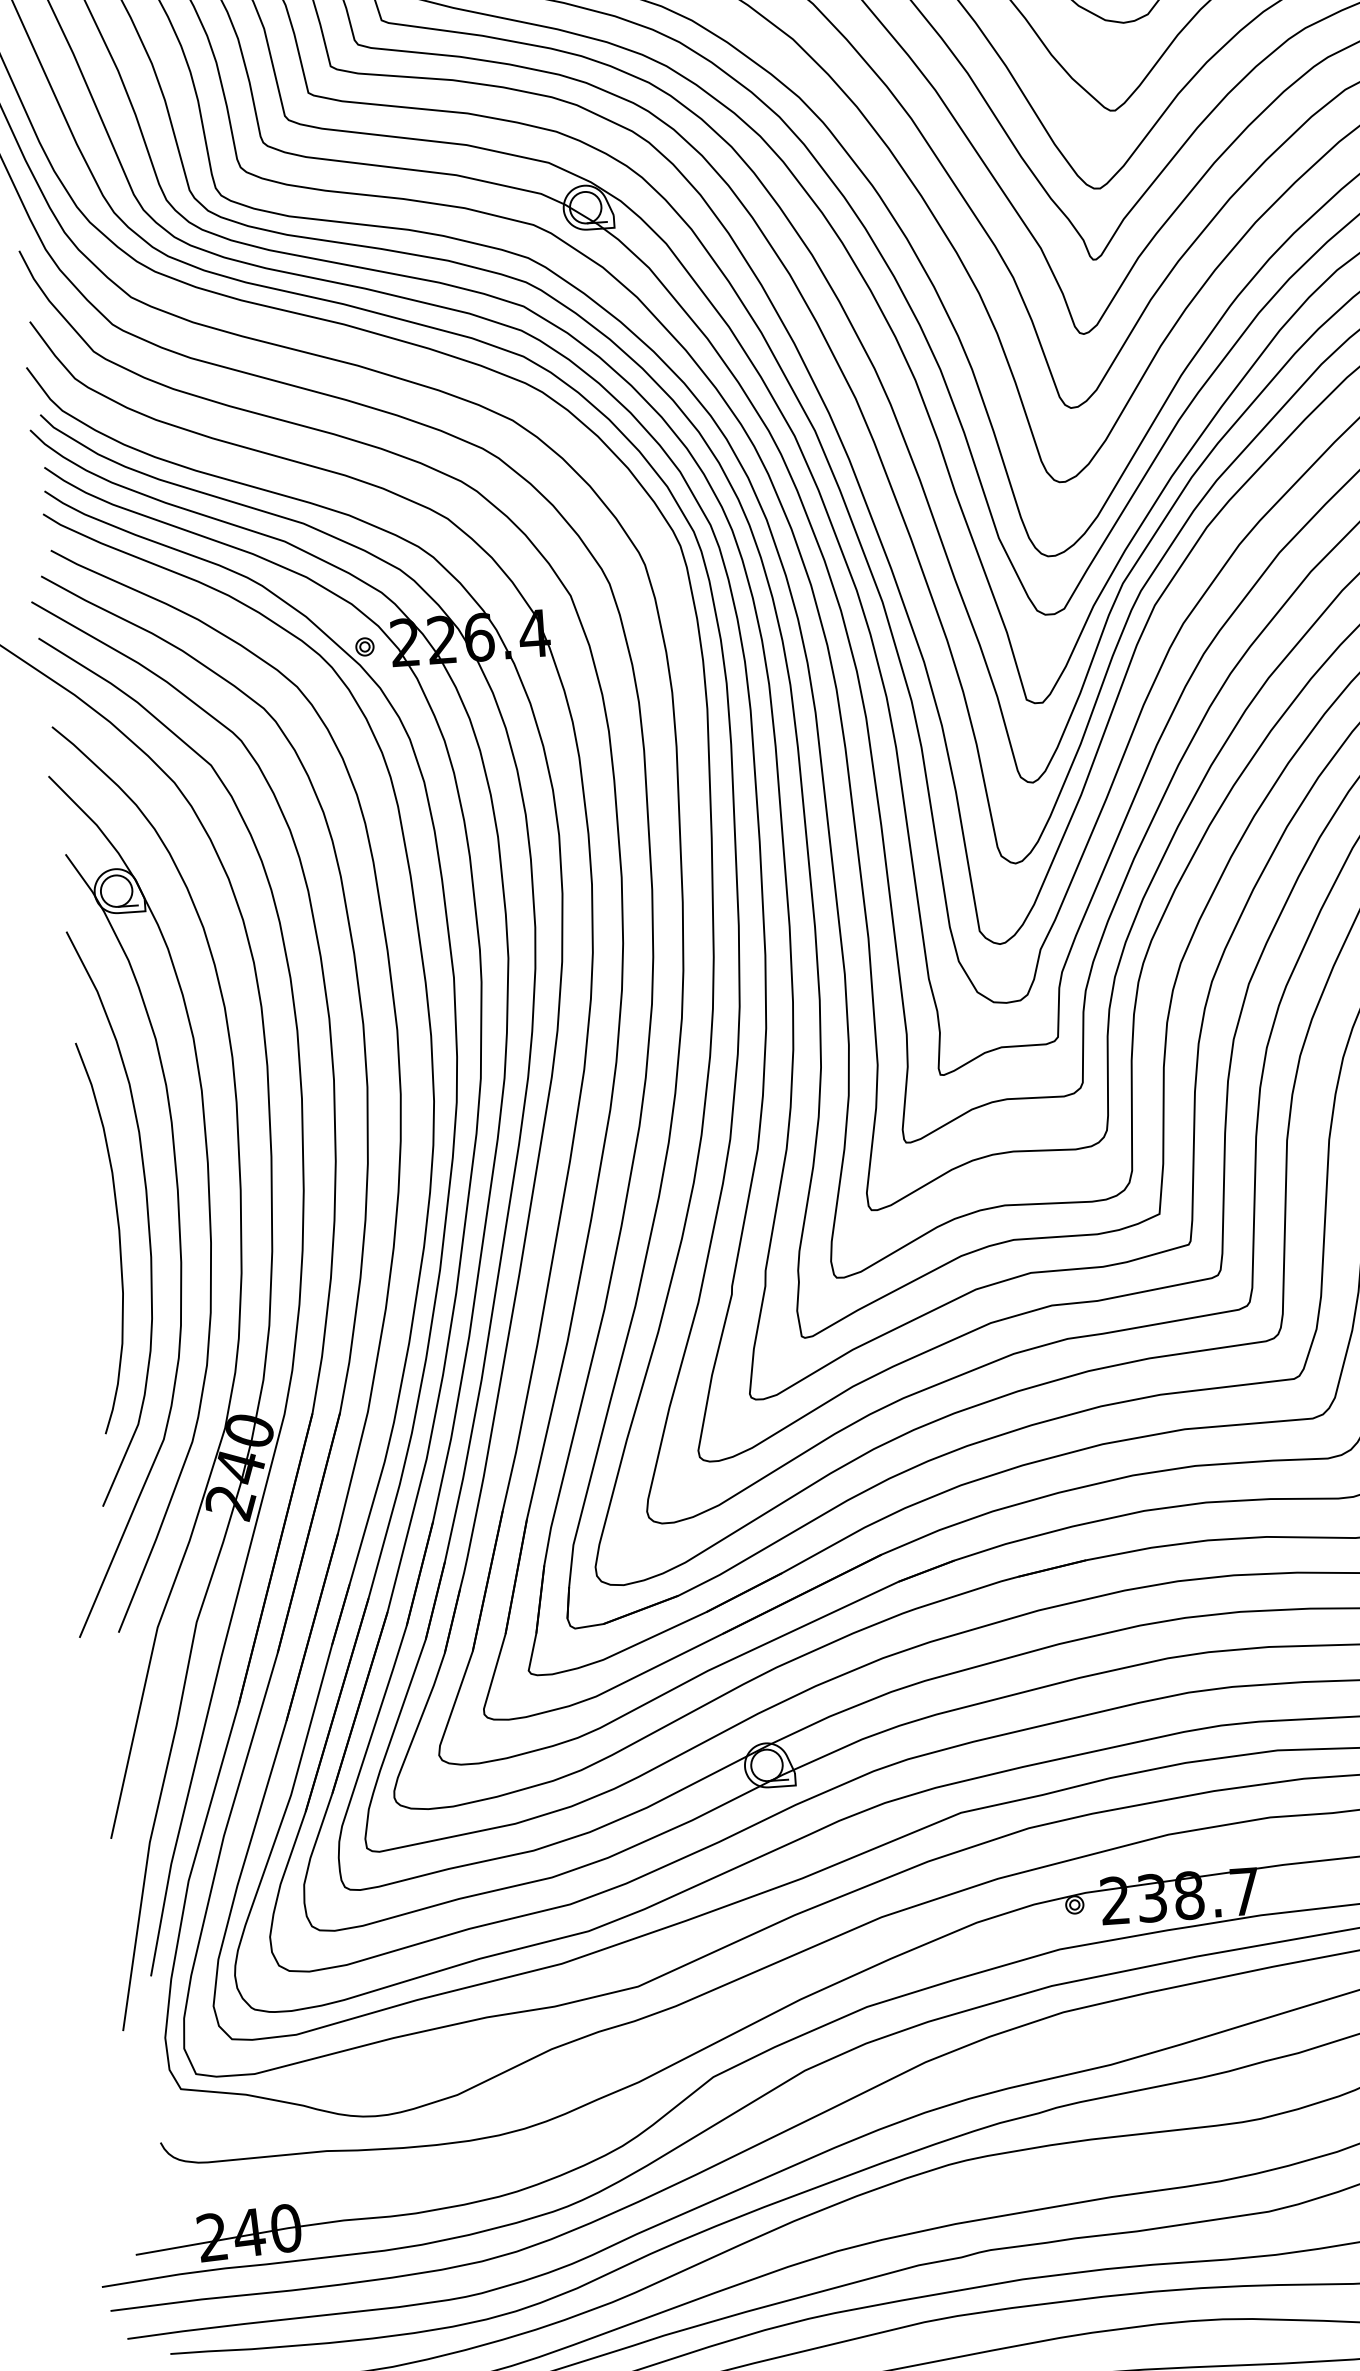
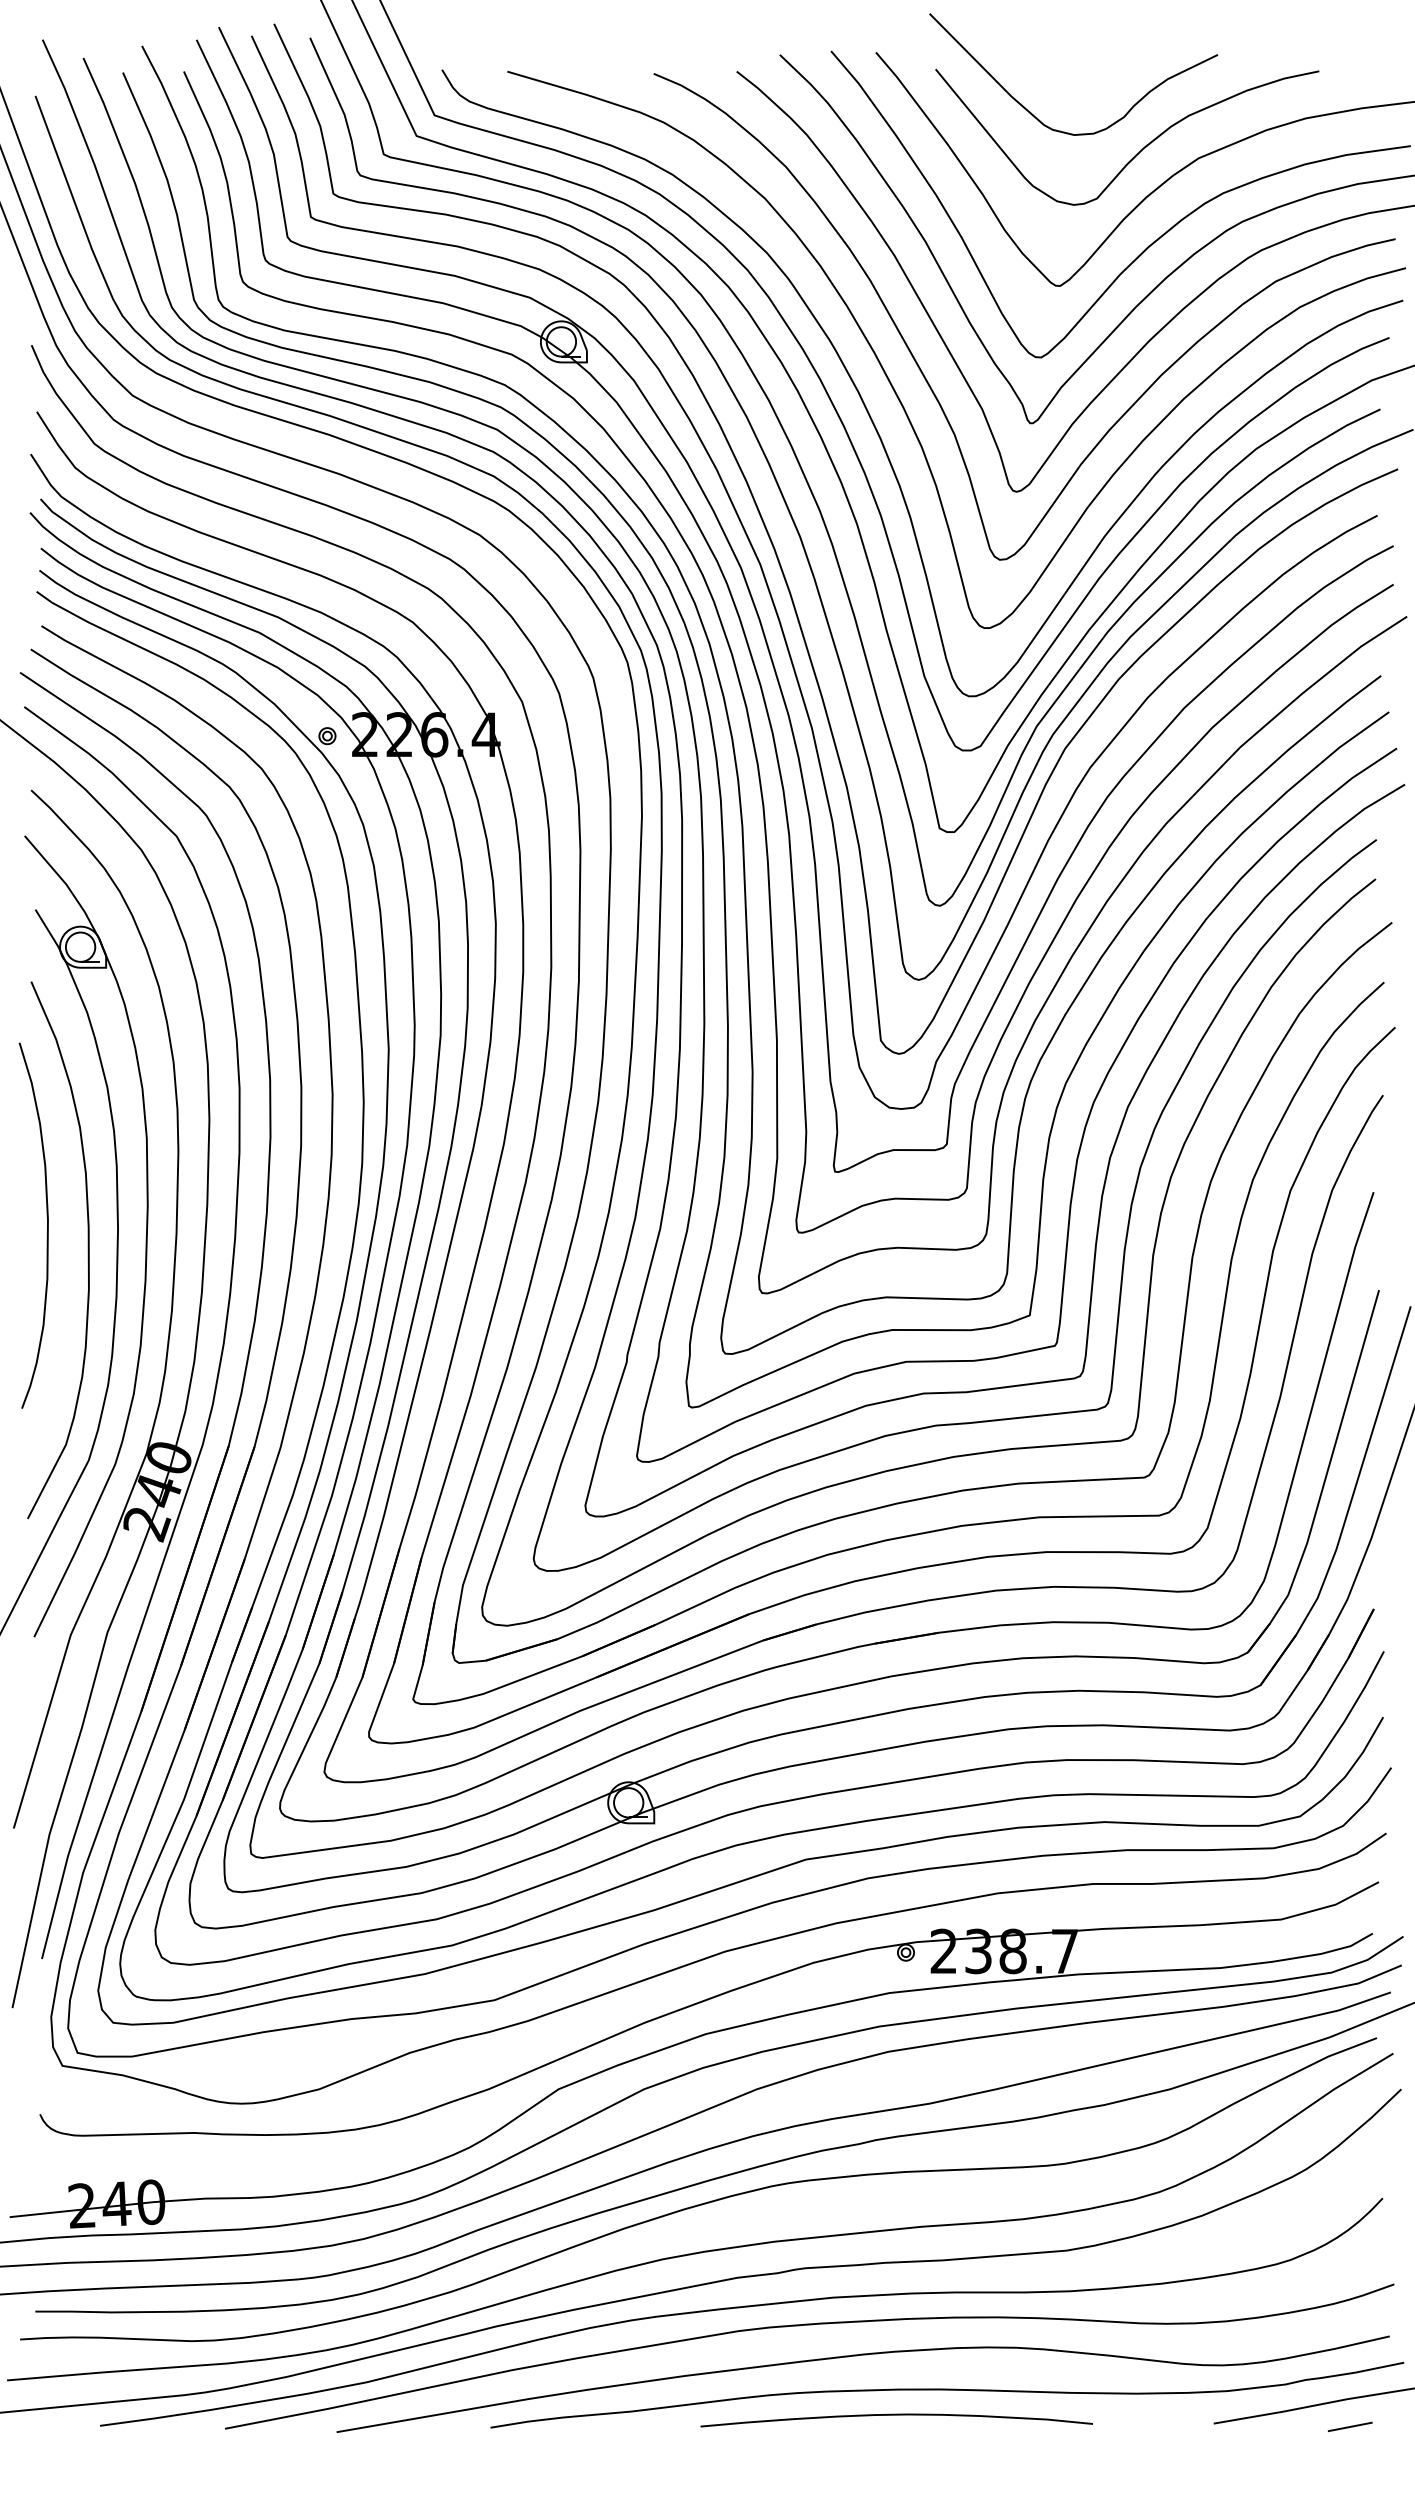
curve: (119, 1236) -> (47, 1225), moved

